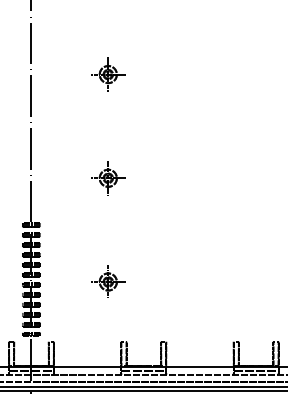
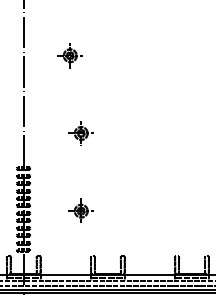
part: (107, 74) -> (69, 55), moved

